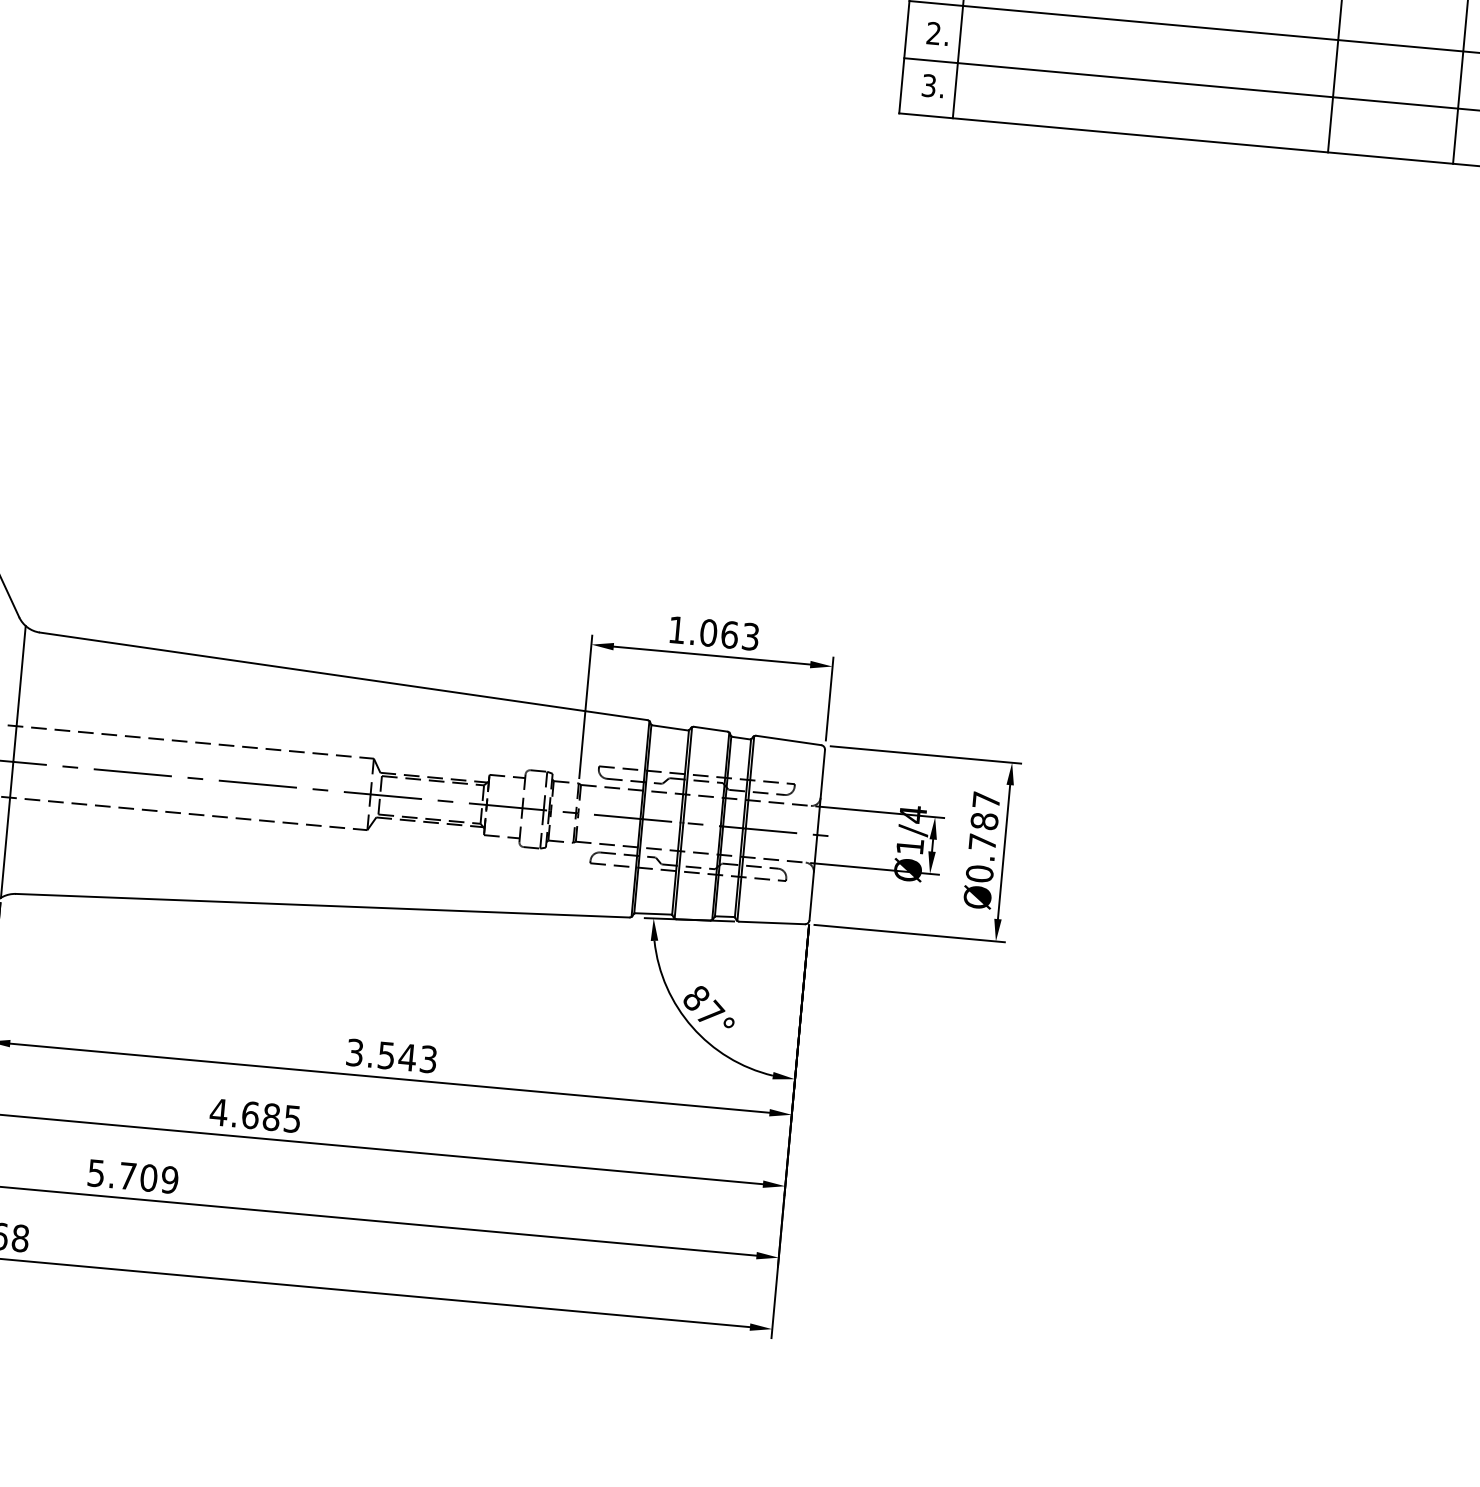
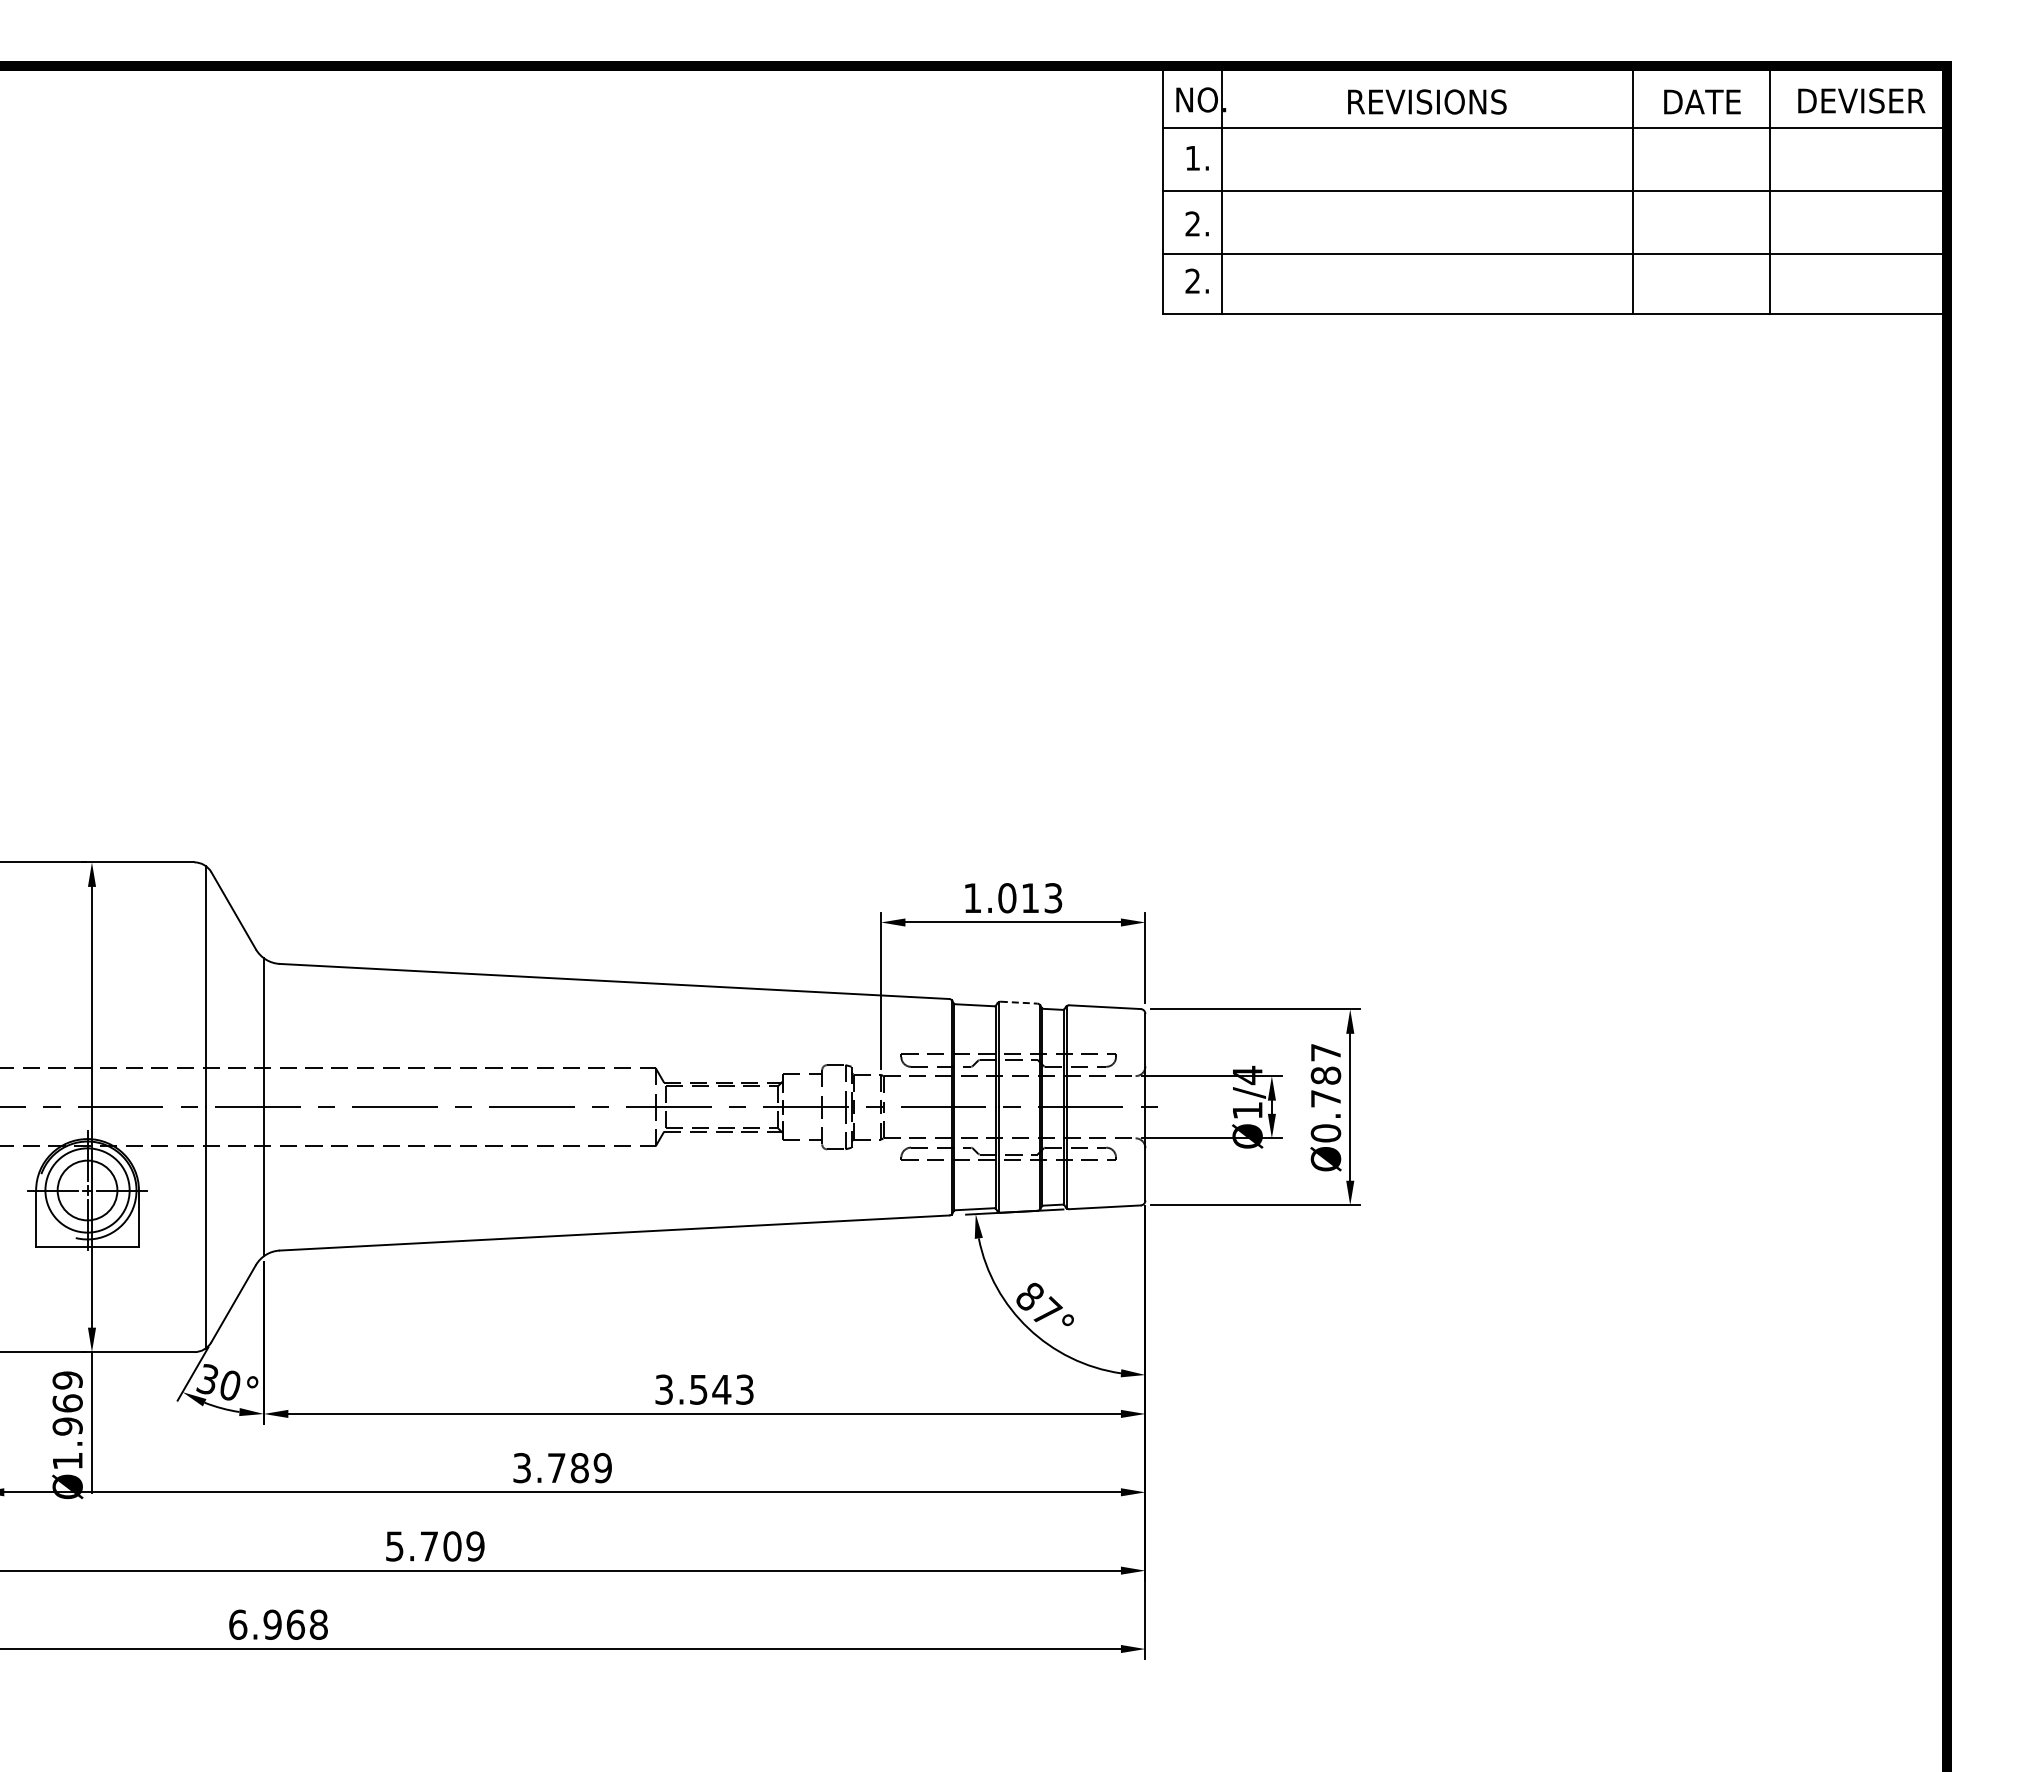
text: (928, 85) -> (1192, 281), 3. -> 2.
text: (729, 635) -> (1030, 898), 1.063 -> 1.013
line: (711, 729) -> (1019, 1002), solid -> dashed
text: (254, 1115) -> (561, 1467), 4.685 -> 3.789

